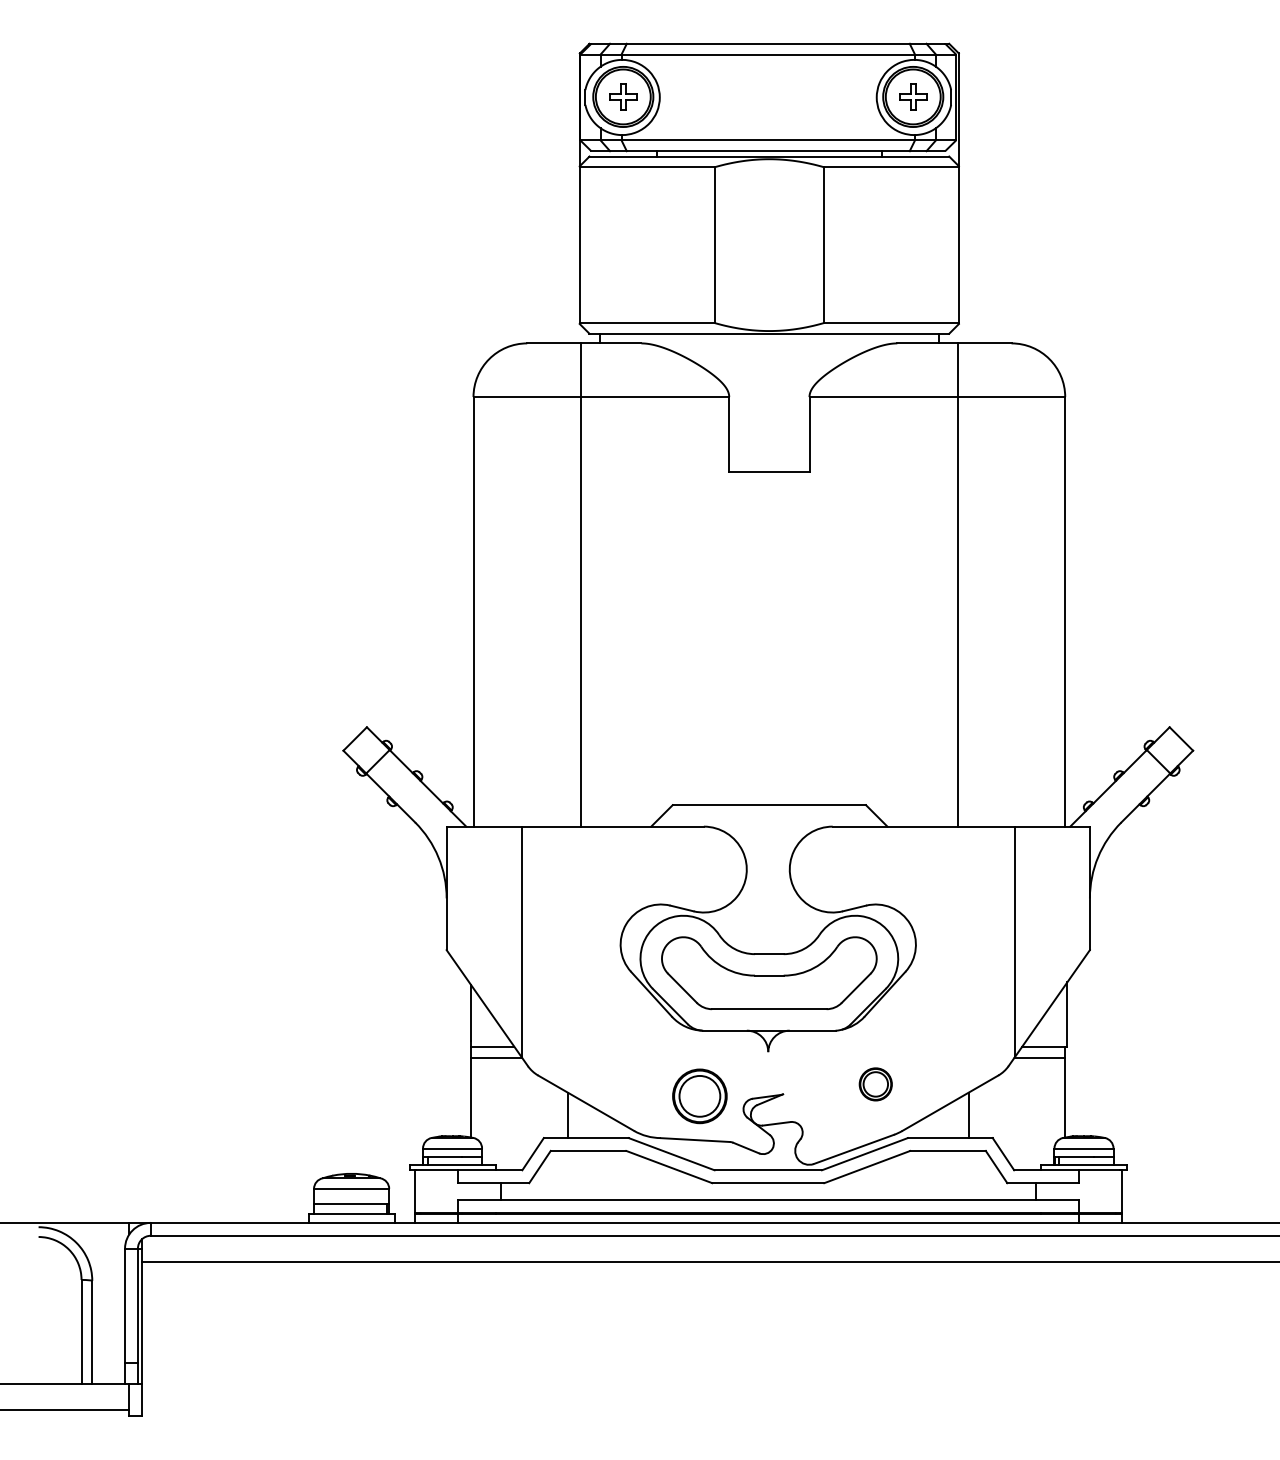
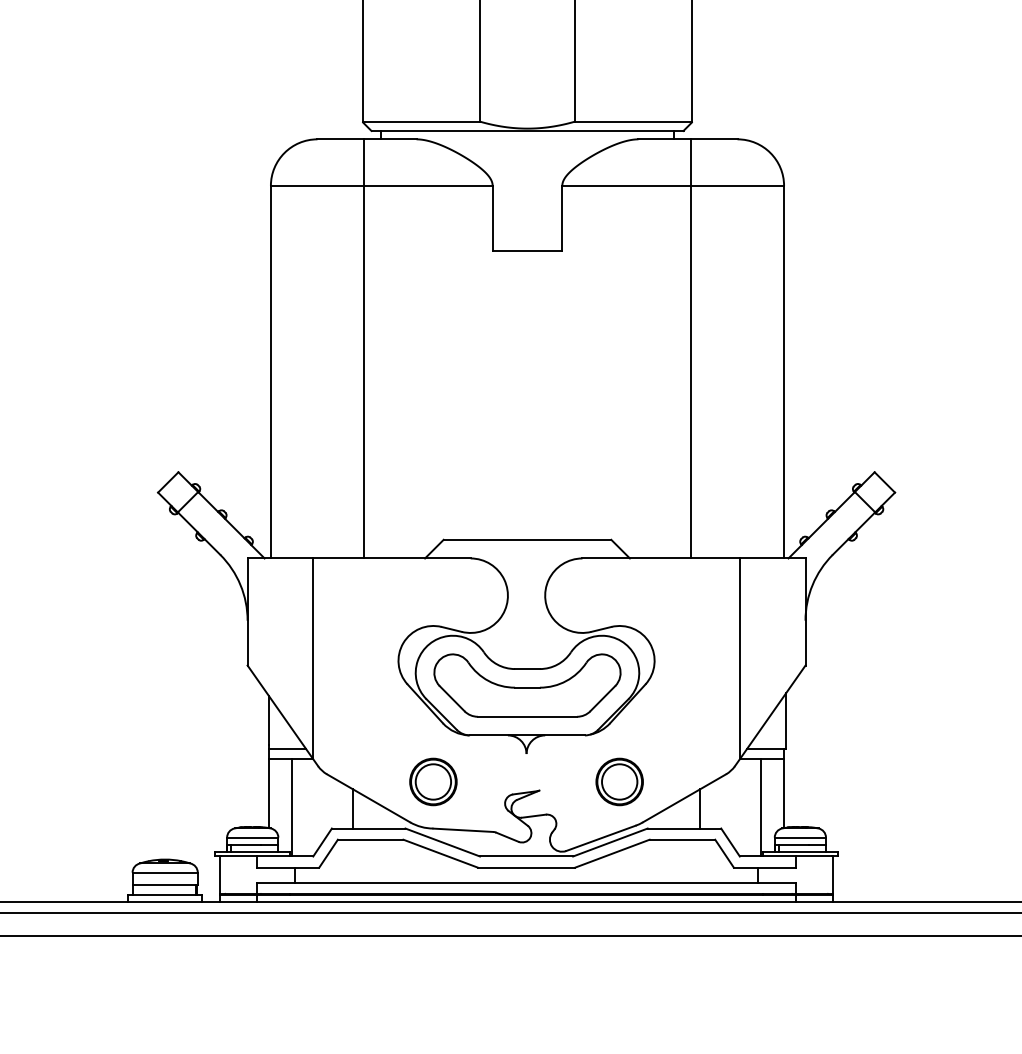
part: (875, 1084) -> (619, 782), size x1.67
part: (699, 1096) -> (433, 782), moved
line: (498, 1113) -> (292, 807), added
line: (1038, 1113) -> (760, 807), added

